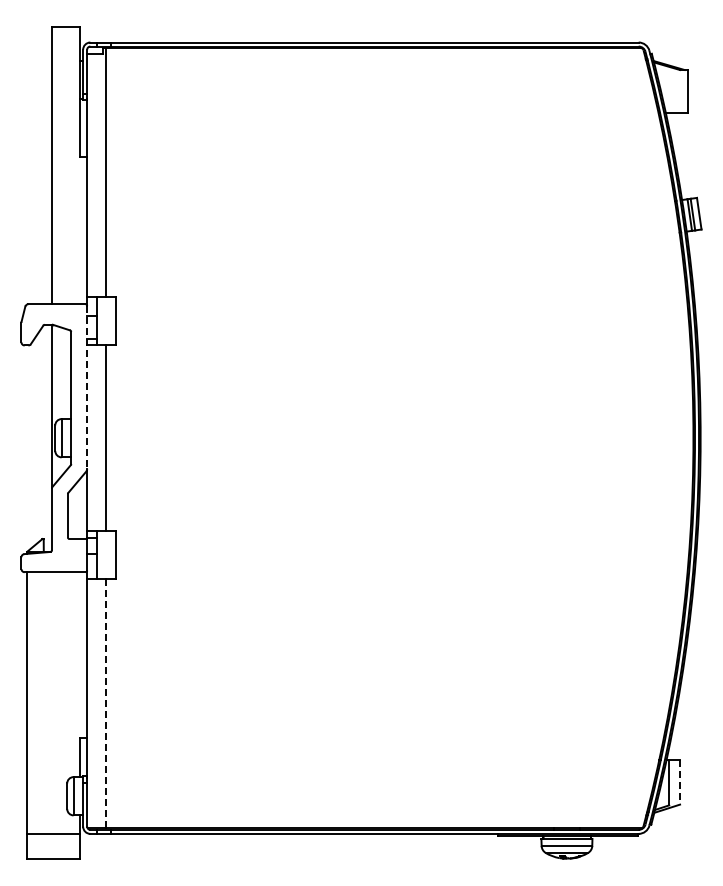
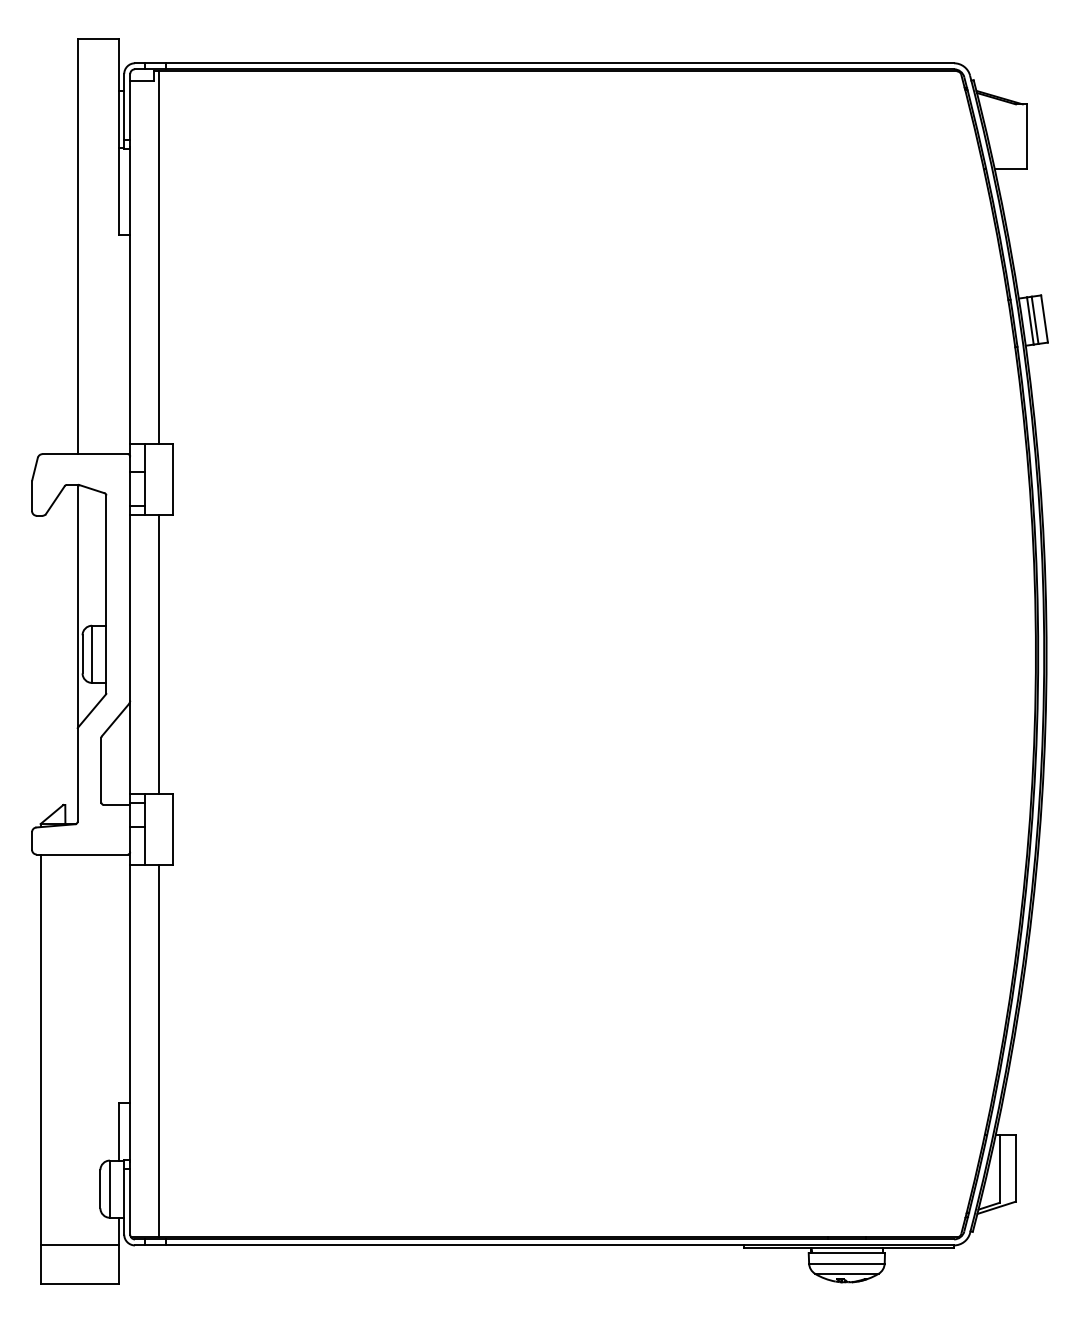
line: (87, 387) -> (130, 578), dashed -> solid
line: (106, 703) -> (159, 1050), dashed -> solid
line: (680, 782) -> (1016, 1168), dashed -> solid

